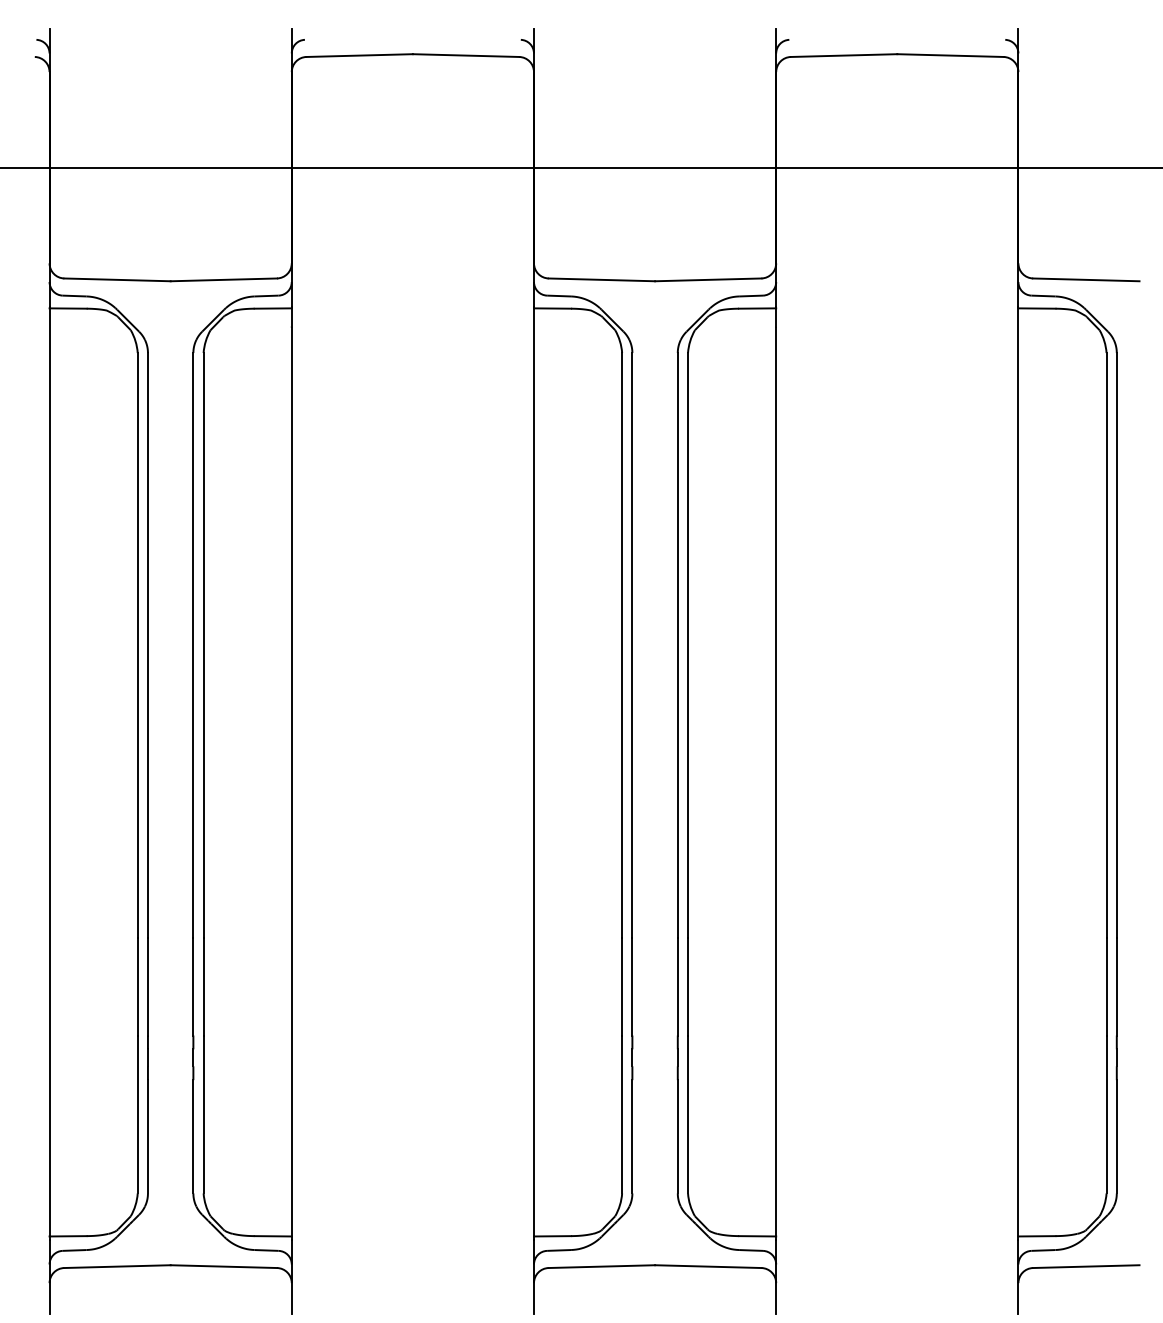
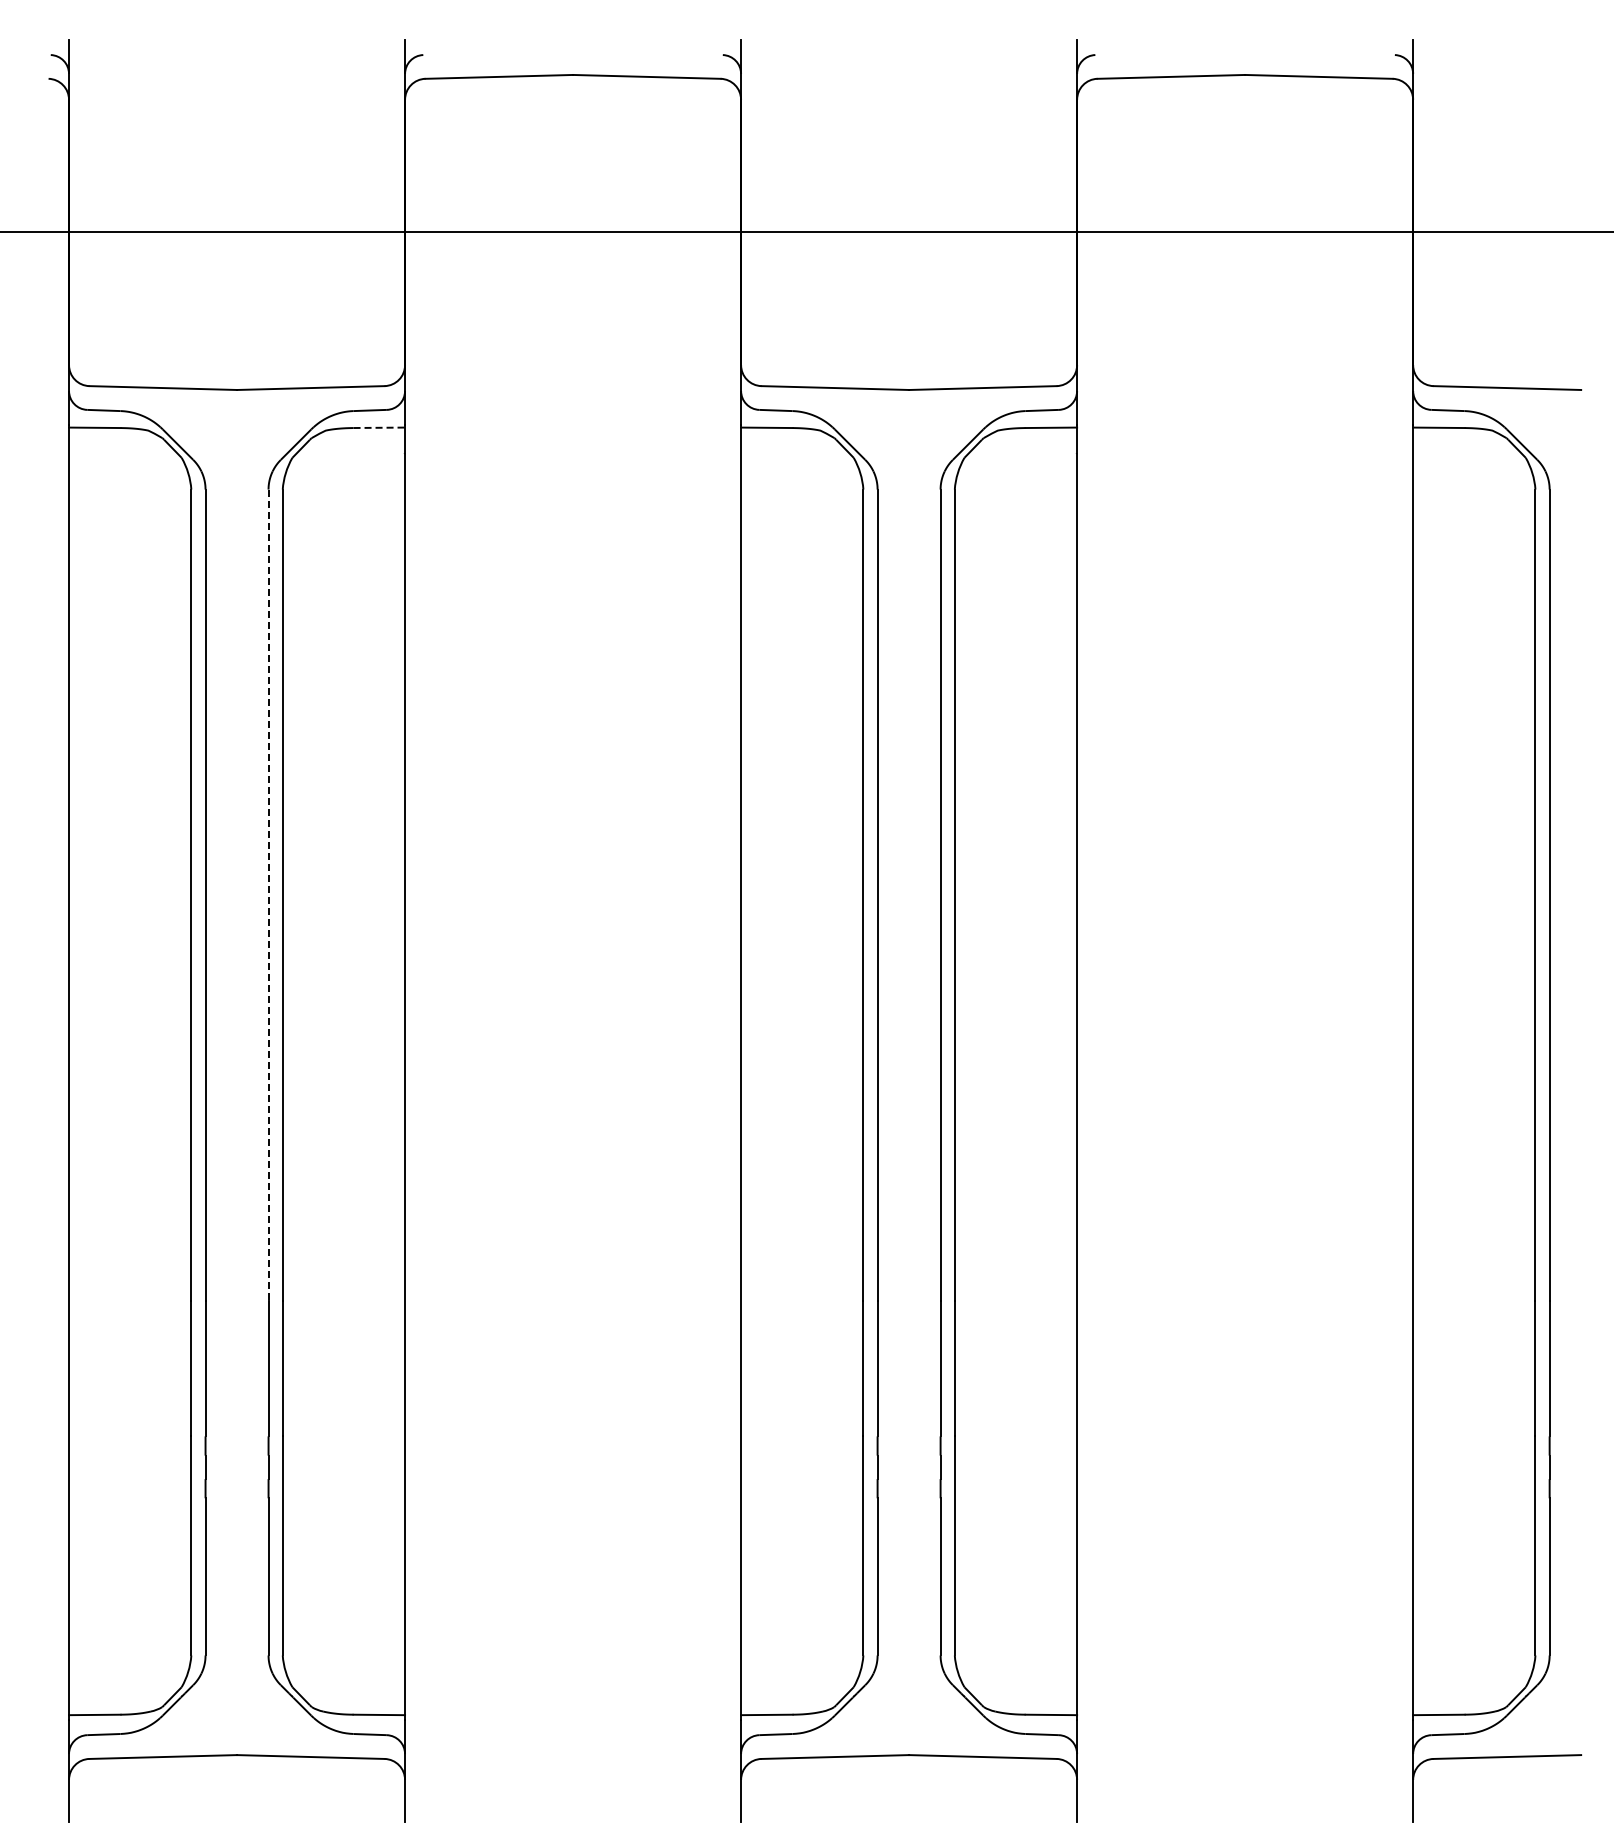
line: (273, 308) -> (379, 427), solid -> dashed
line: (193, 645) -> (268, 895), solid -> dashed

